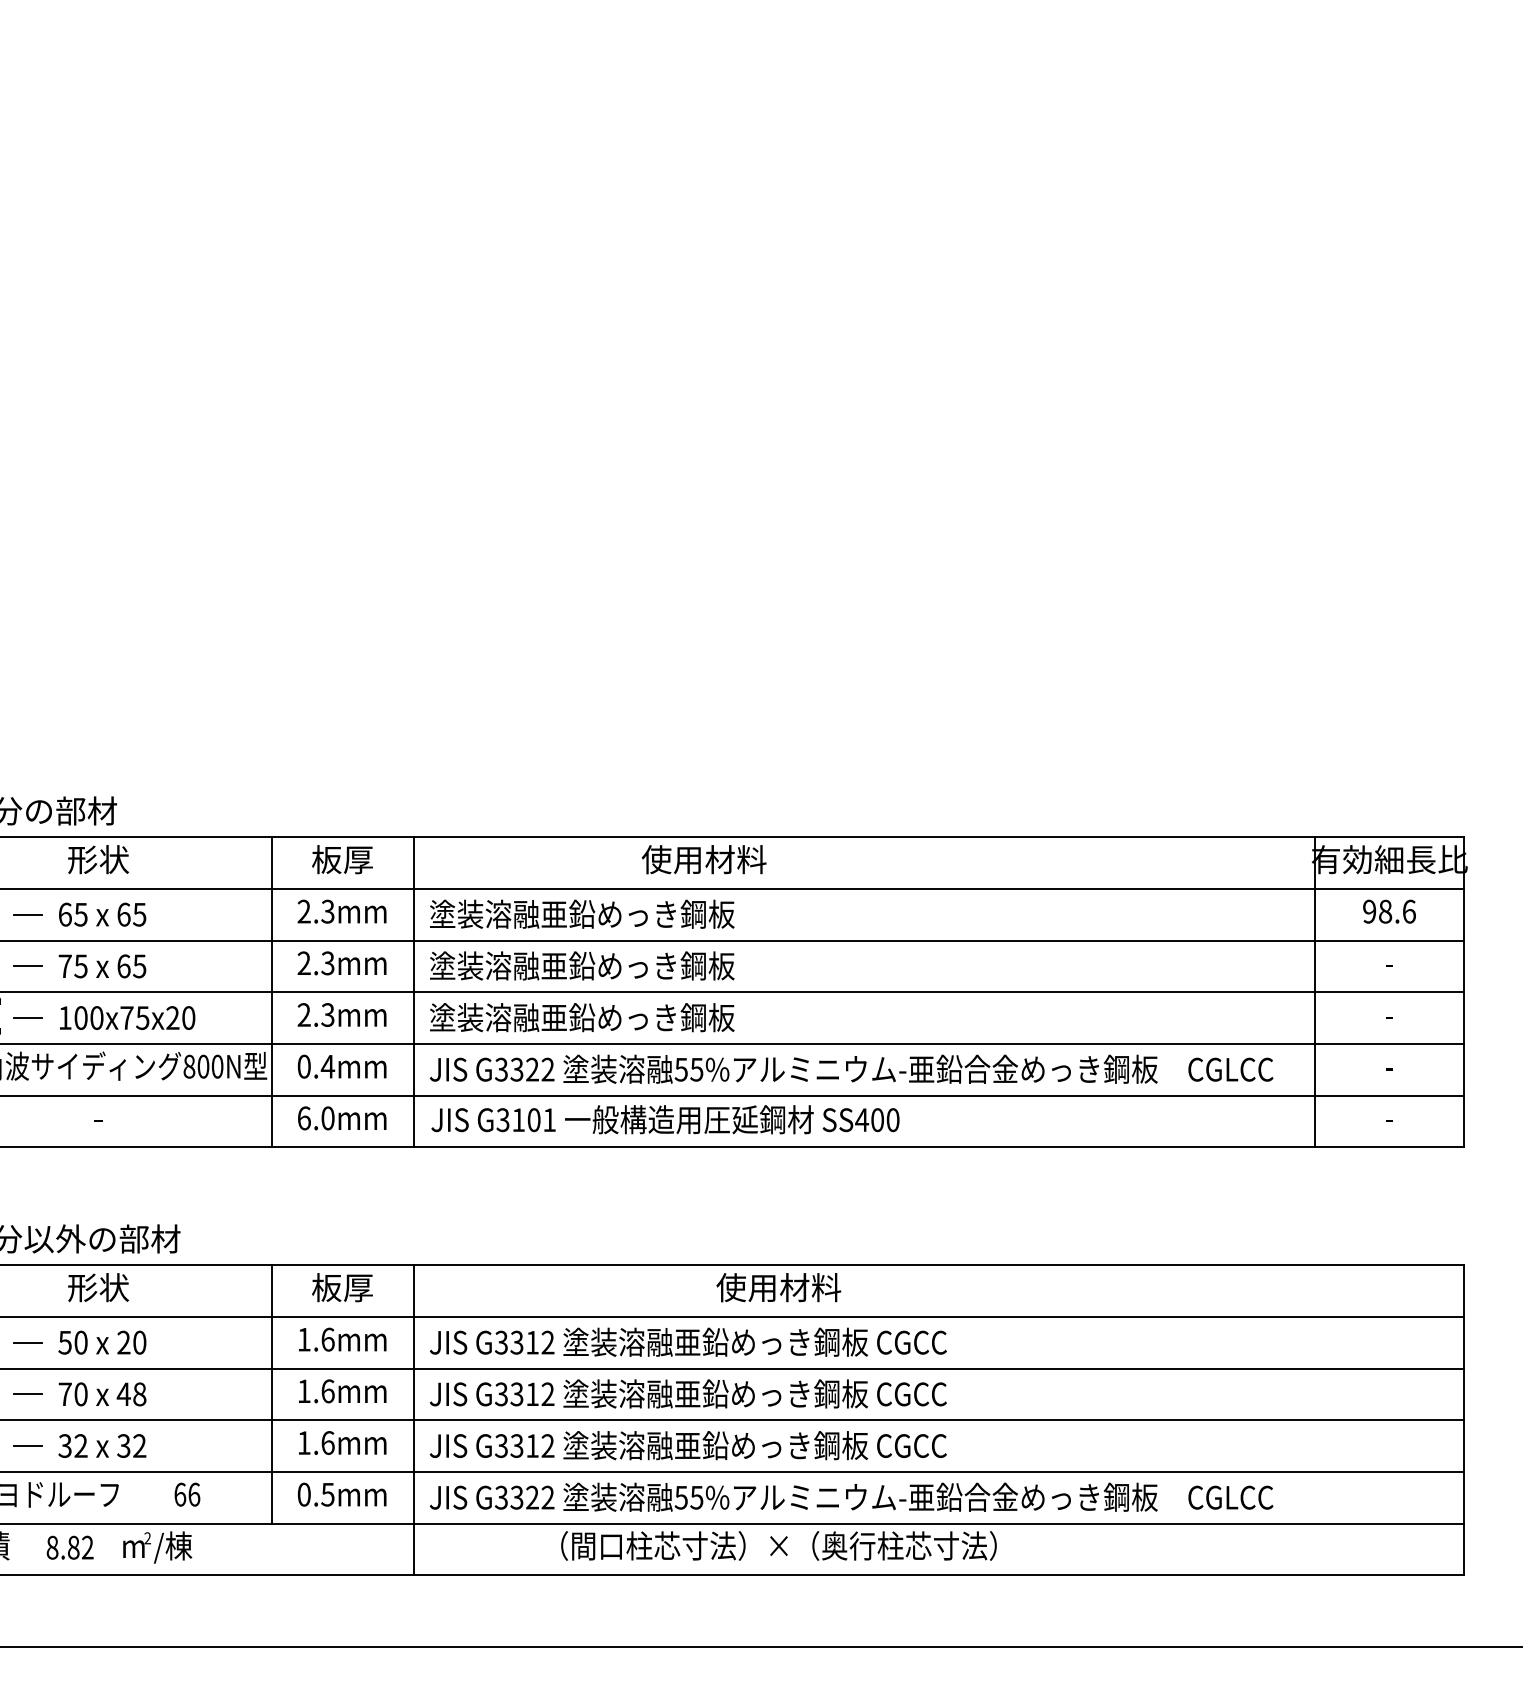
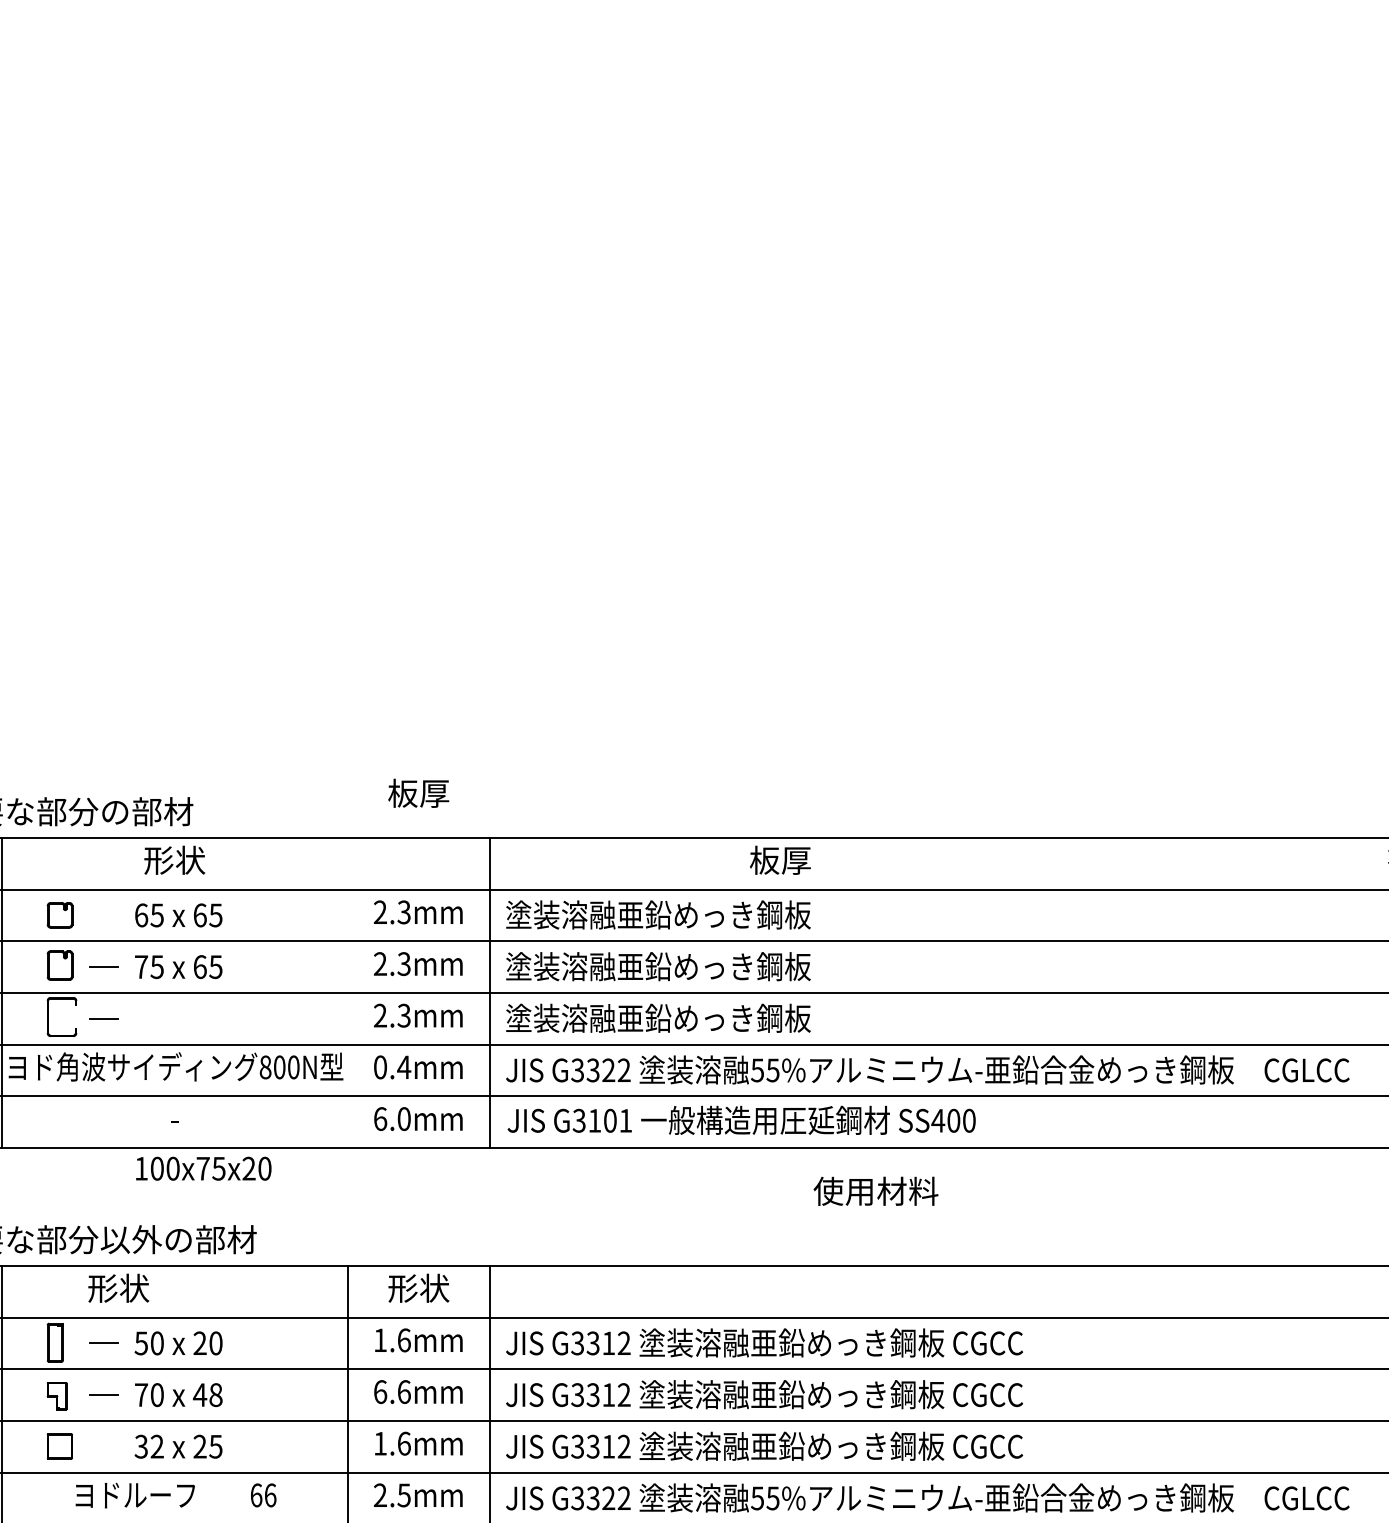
text: (342, 859) -> (418, 793), moved
text: (703, 859) -> (779, 860), 使用材料 -> 板厚
line: (27, 914) -> (103, 915), removed
line: (271, 992) -> (347, 993), removed
text: (127, 1017) -> (203, 1168), moved
text: (98, 1287) -> (118, 1288), moved
text: (342, 1287) -> (418, 1288), 板厚 -> 形状
text: (778, 1287) -> (875, 1191), moved
text: (304, 1391) -> (380, 1392), 1.6mm -> 6.6mm
text: (131, 1445) -> (207, 1446), 32 -> 25
line: (27, 1446) -> (103, 1447), removed
text: (303, 1494) -> (379, 1495), 0.5mm -> 2.5mm

